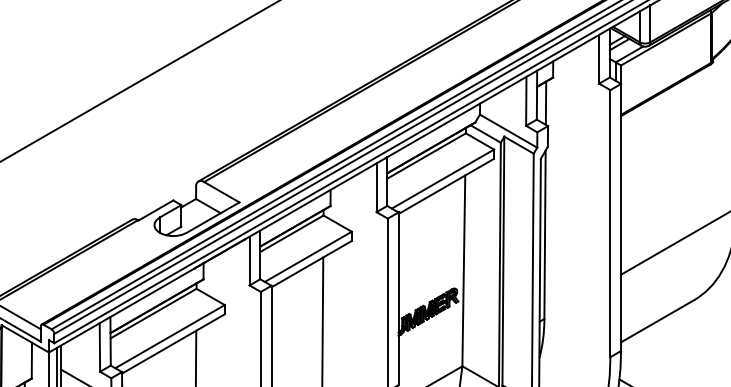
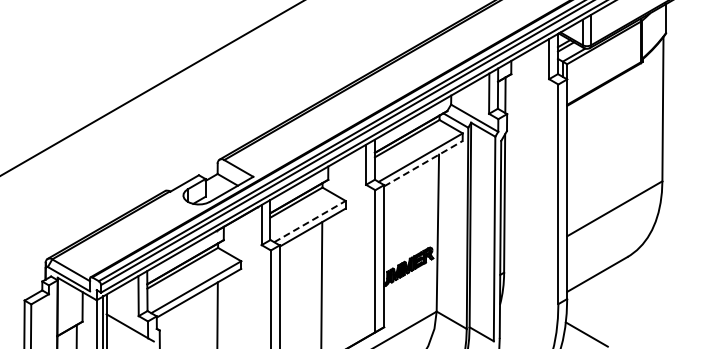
line: (446, 186) -> (423, 163), solid -> dashed
line: (308, 256) -> (310, 221), solid -> dashed

